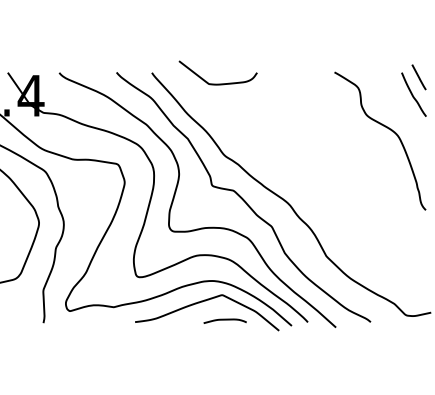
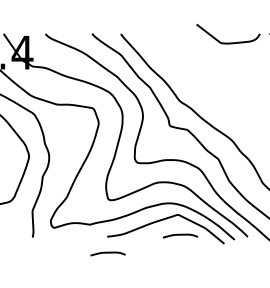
curve: (217, 83) -> (227, 42), moved
curve: (135, 342) -> (107, 253), added

